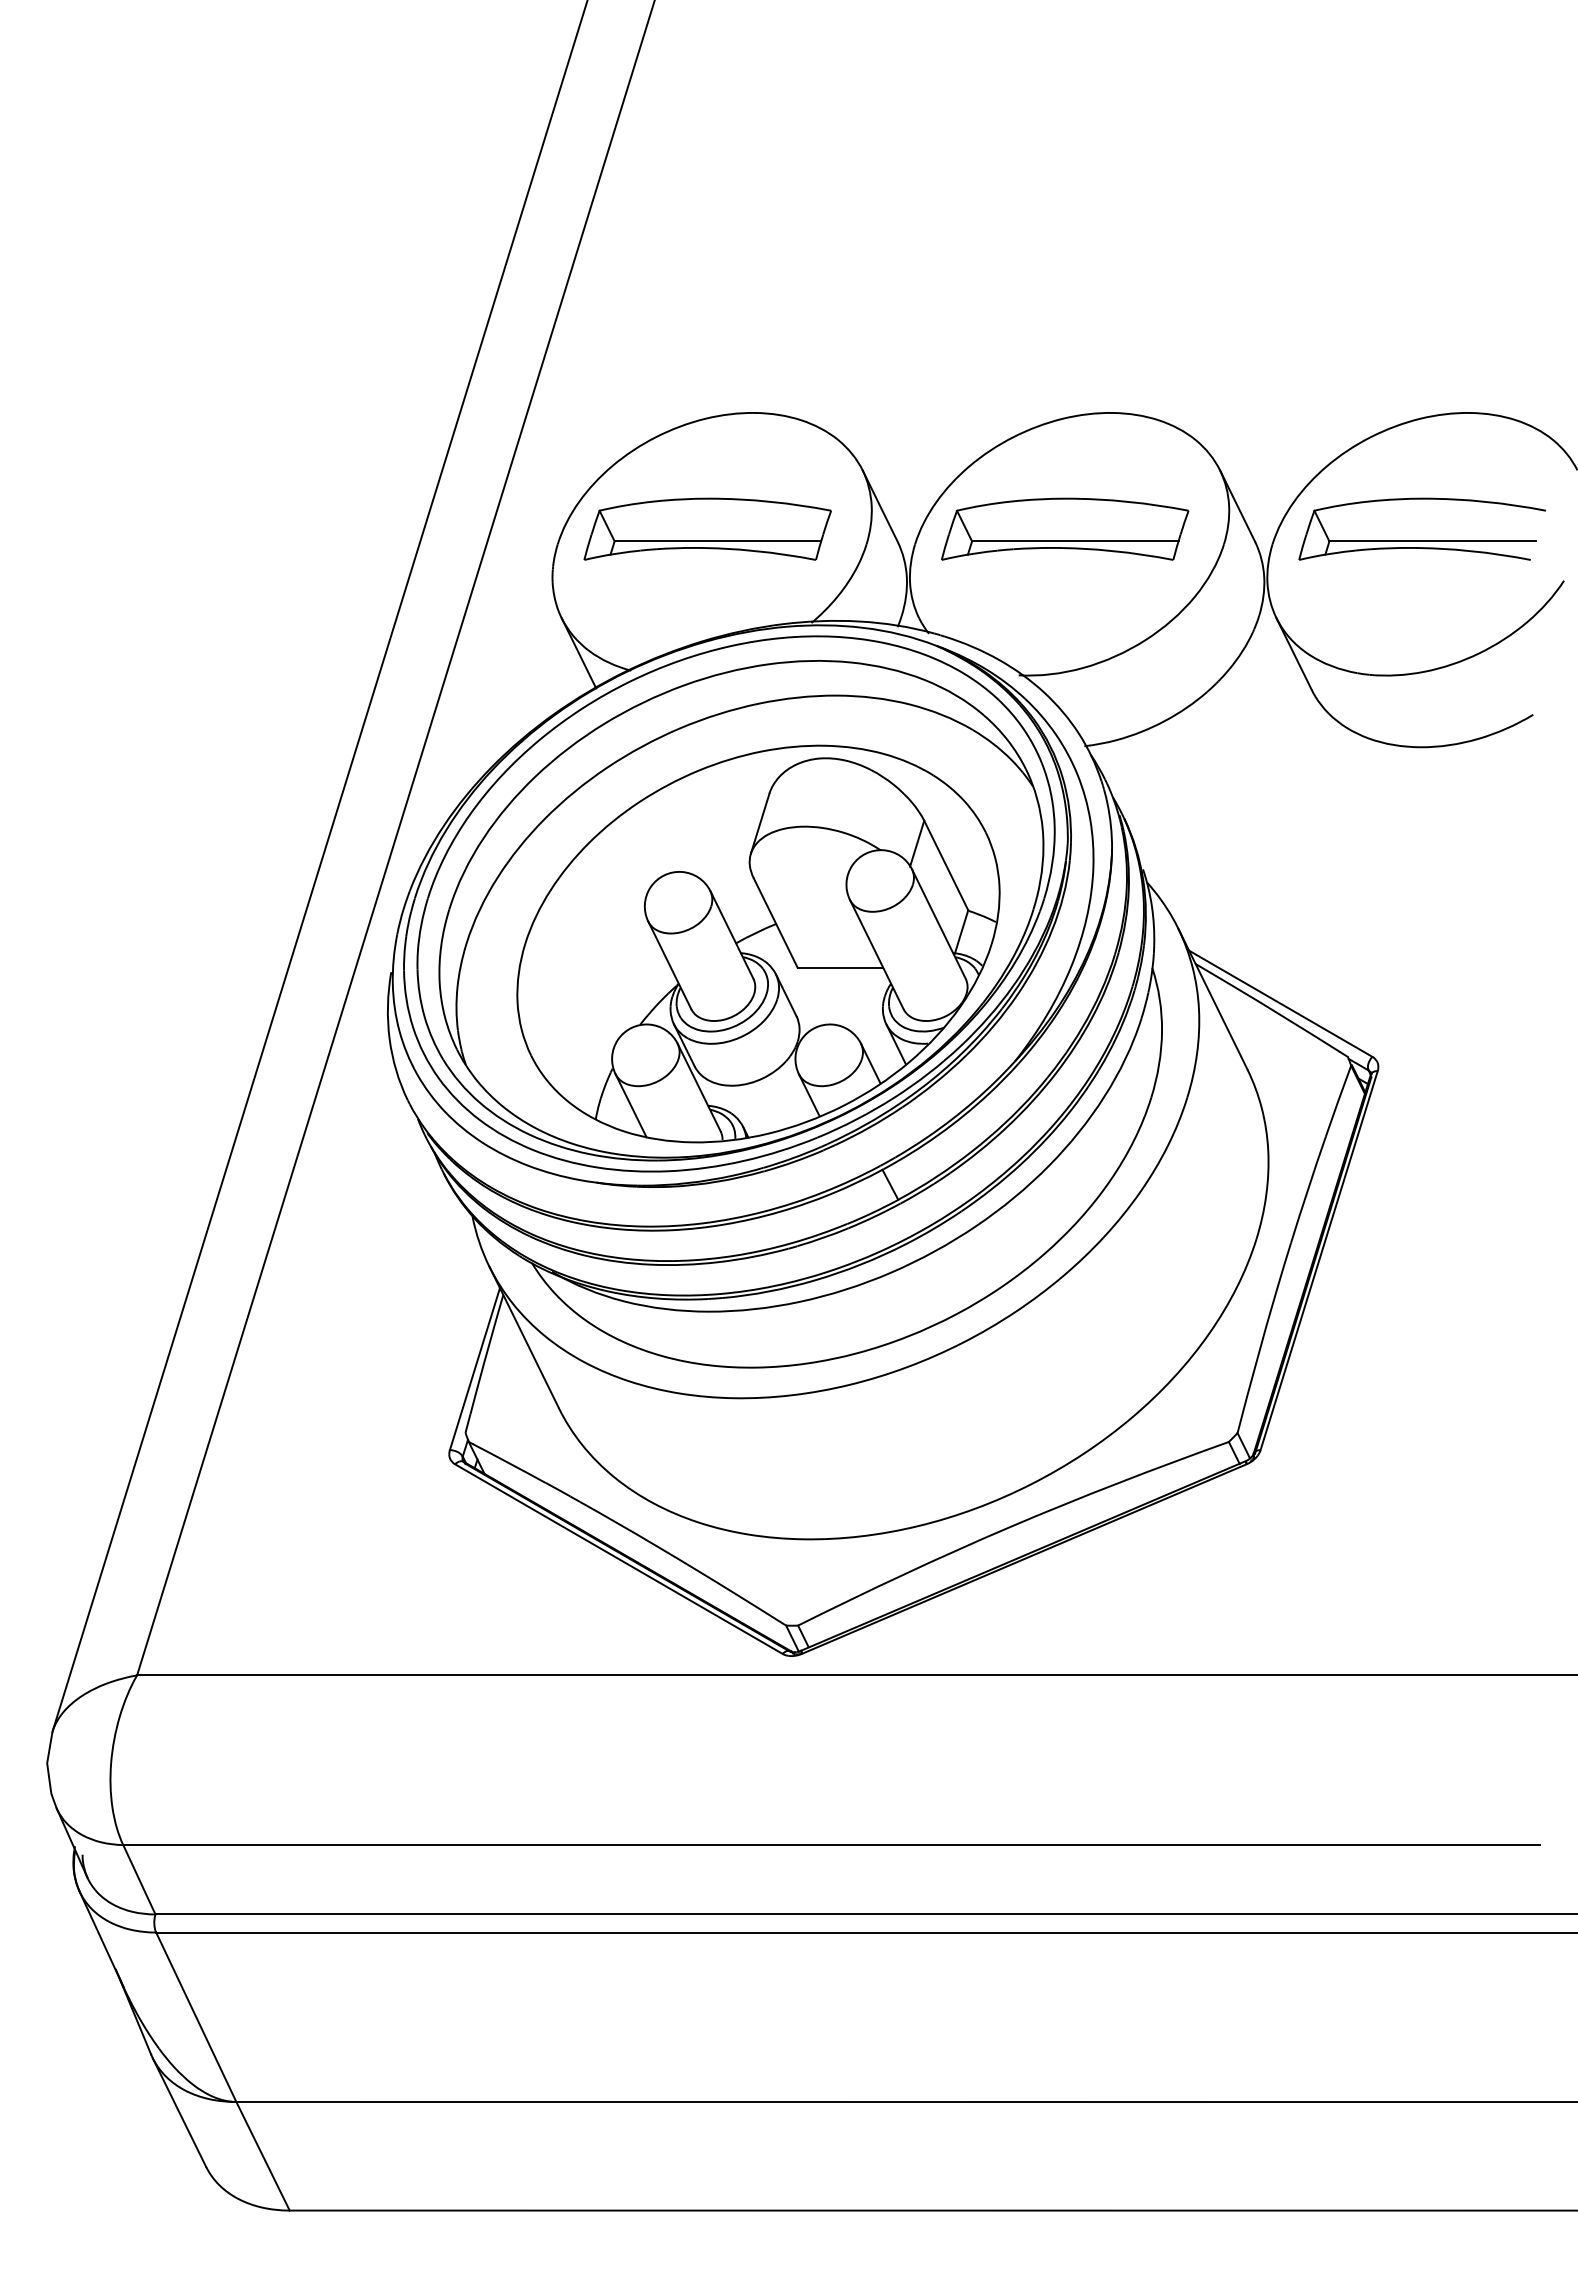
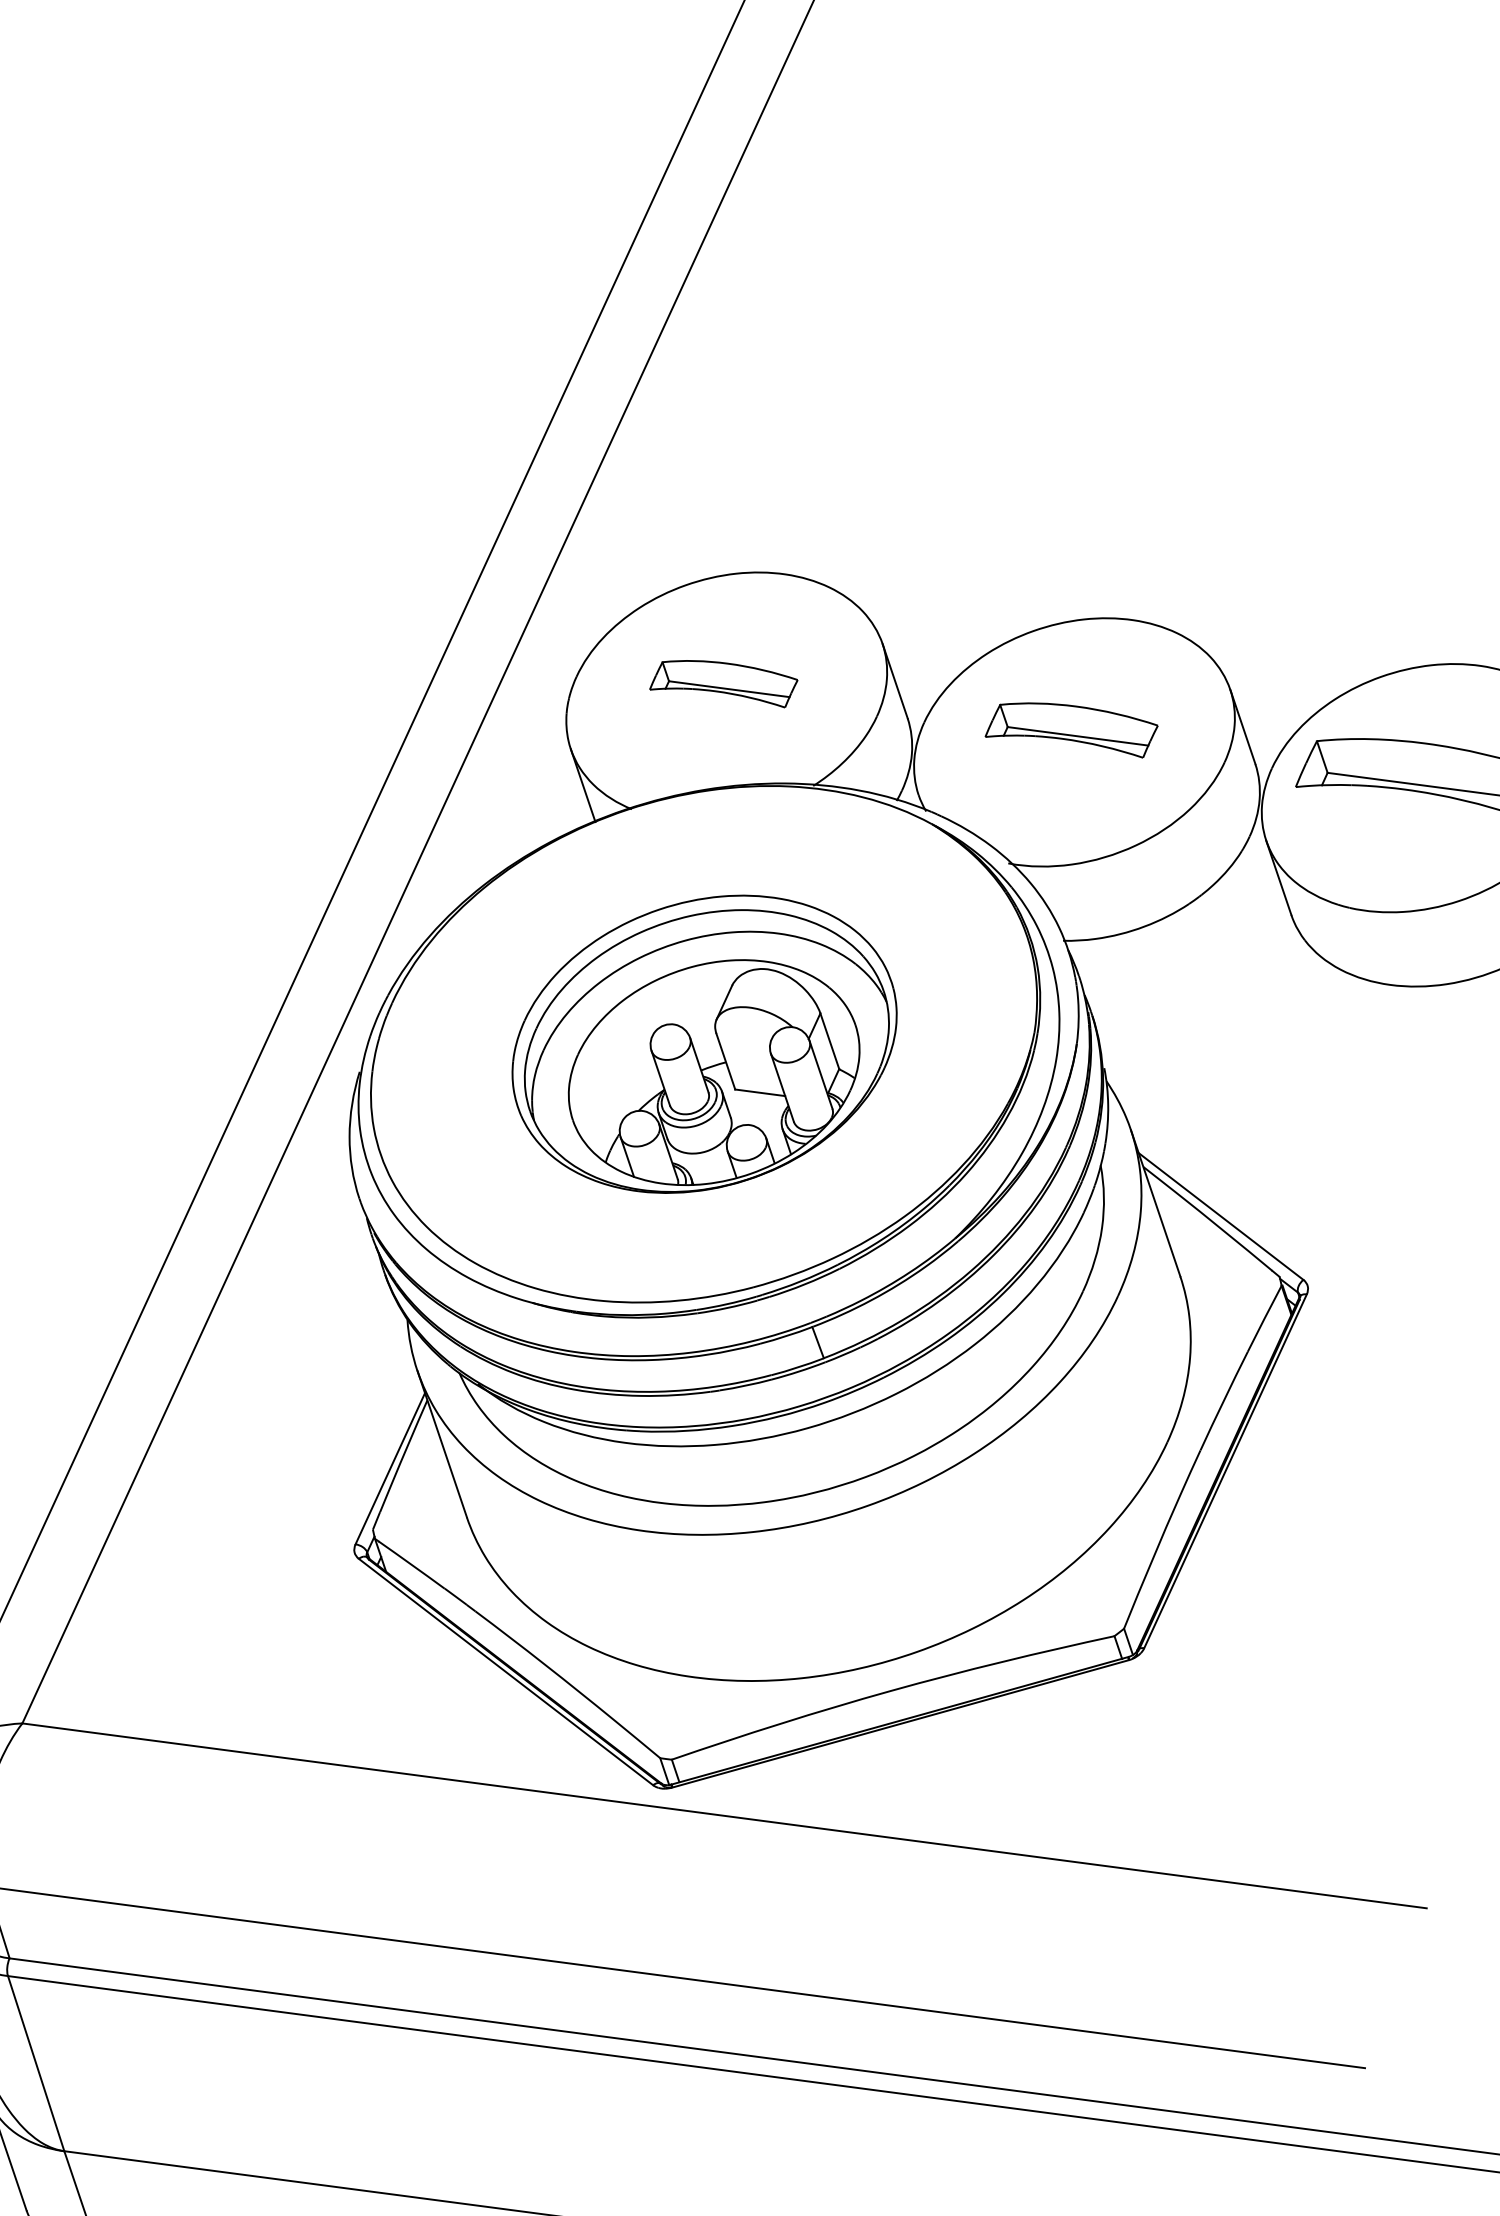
part: (707, 528) -> (724, 680), size x0.6
part: (1065, 528) -> (1072, 726), size x0.7
part: (735, 898) -> (704, 1044), size x0.6

